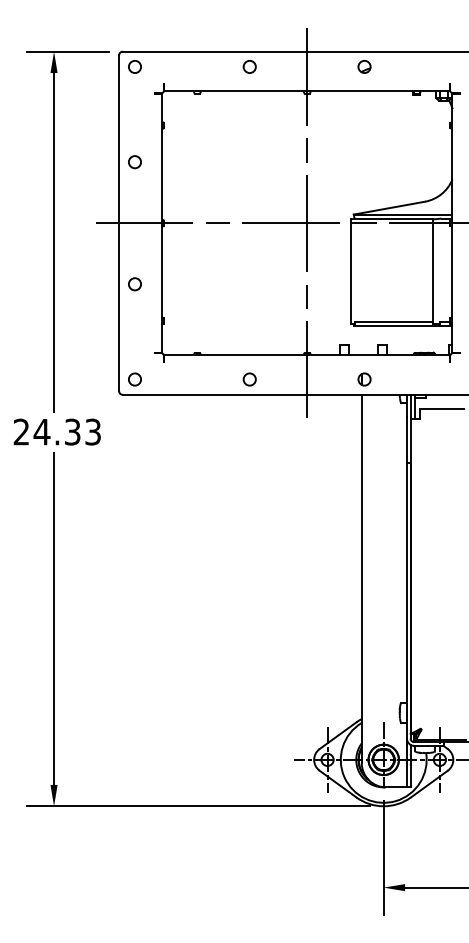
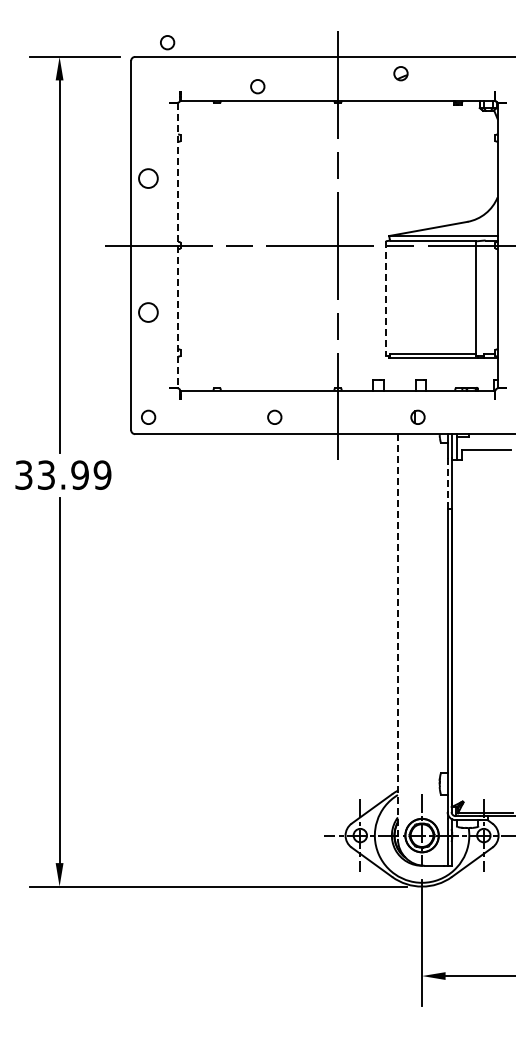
circle: (134, 66) -> (167, 42), moved
circle: (249, 66) -> (257, 86), moved
circle: (134, 161) -> (148, 177), size x1.4
line: (162, 224) -> (178, 246), solid -> dashed
line: (350, 272) -> (385, 299), solid -> dashed
circle: (134, 284) -> (148, 312), size x1.4
part: (364, 378) -> (417, 416), moved
text: (57, 431) -> (63, 474), 24.33 -> 33.99
line: (406, 439) -> (447, 483), solid -> dashed
line: (361, 579) -> (397, 637), solid -> dashed

